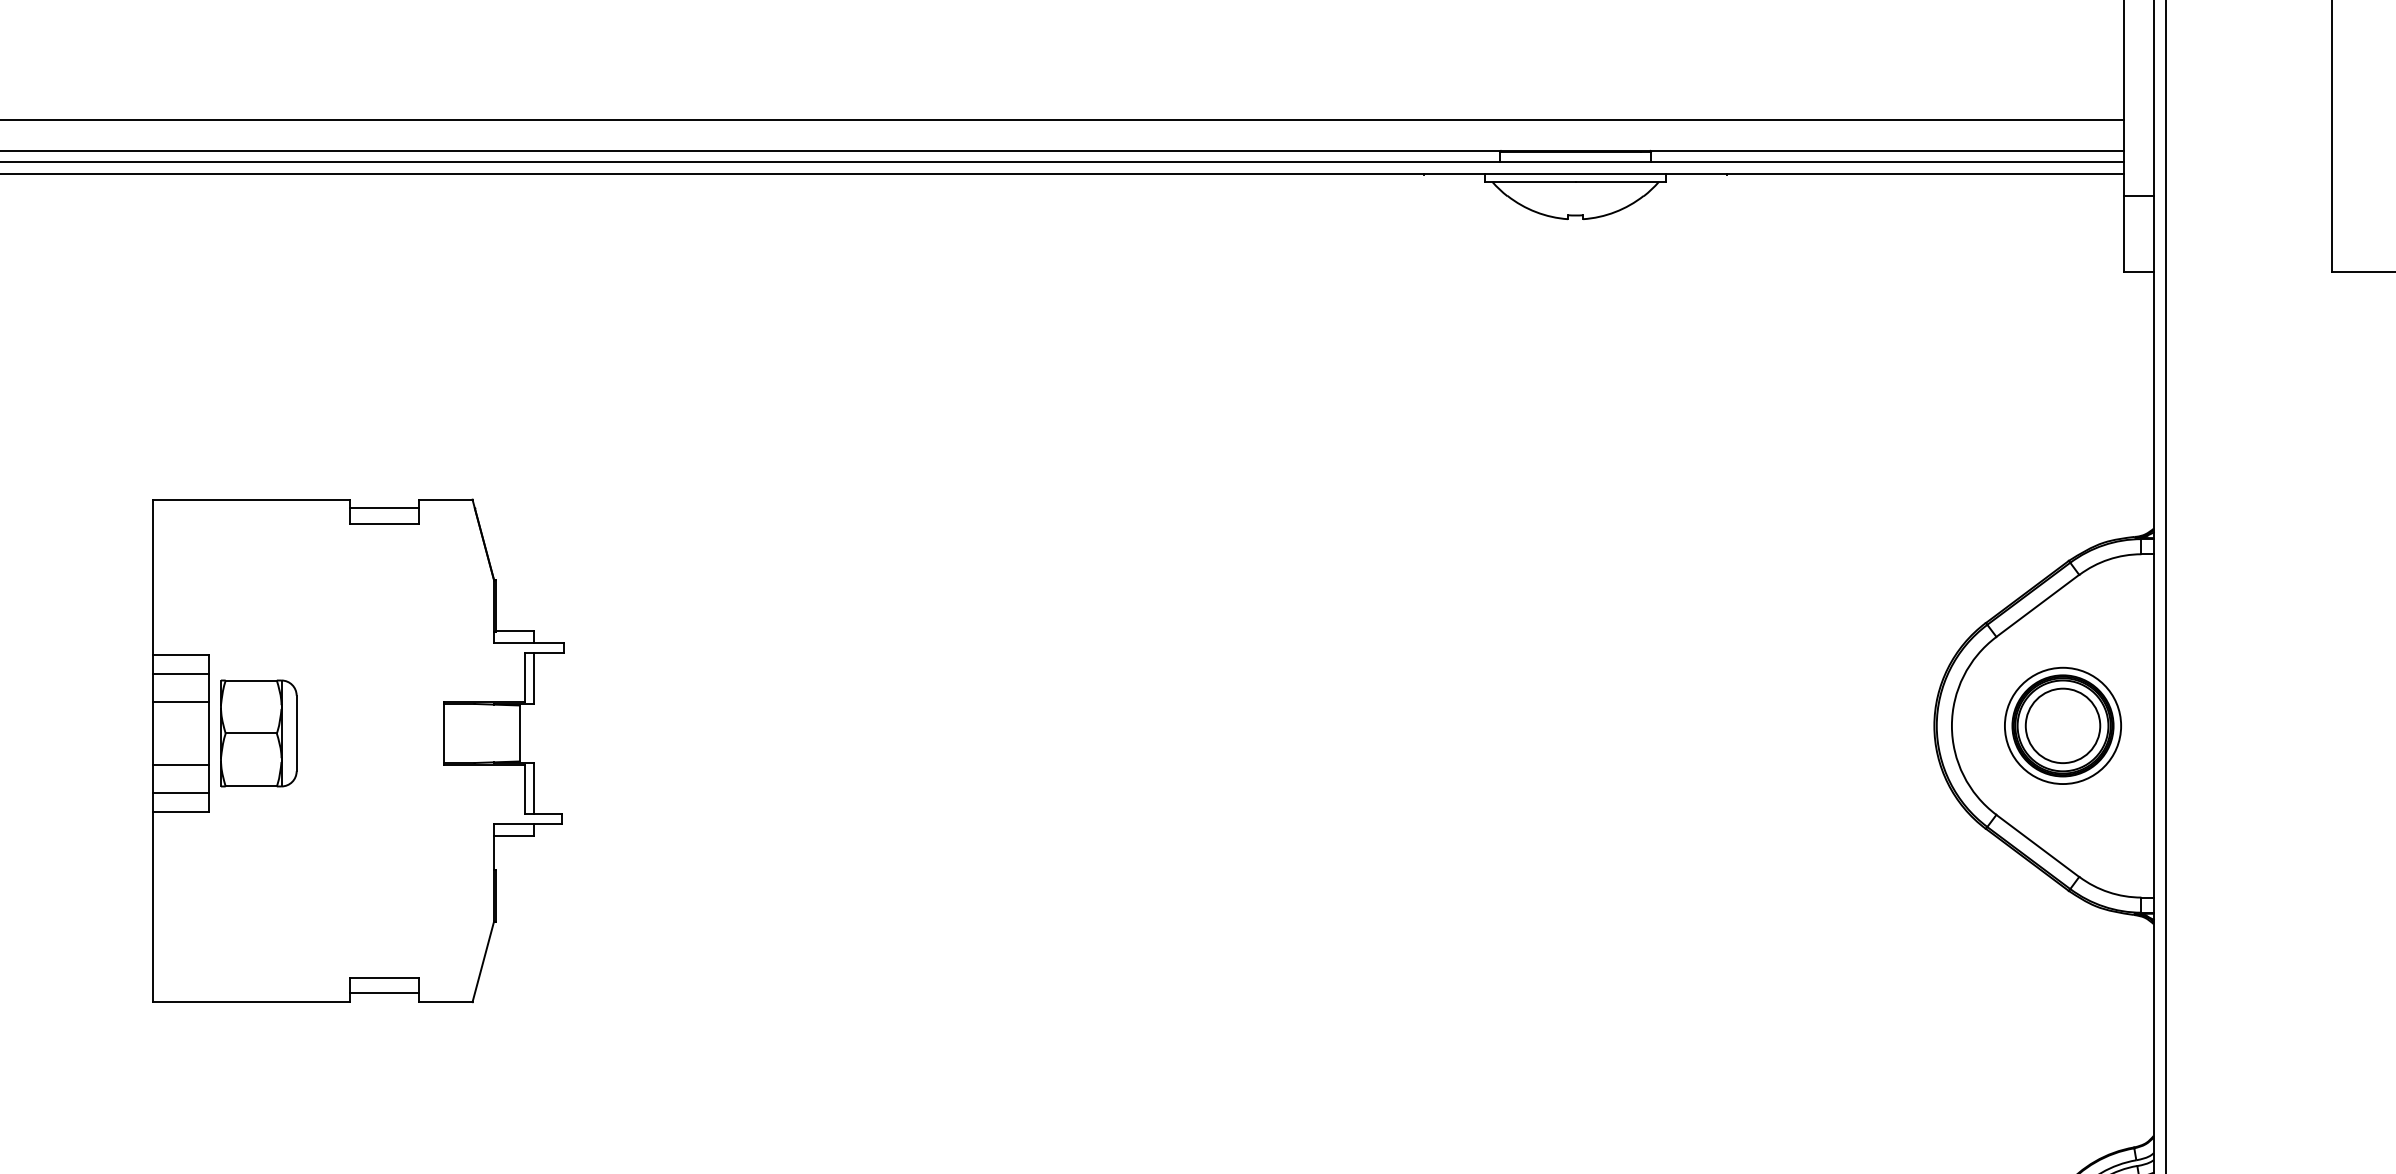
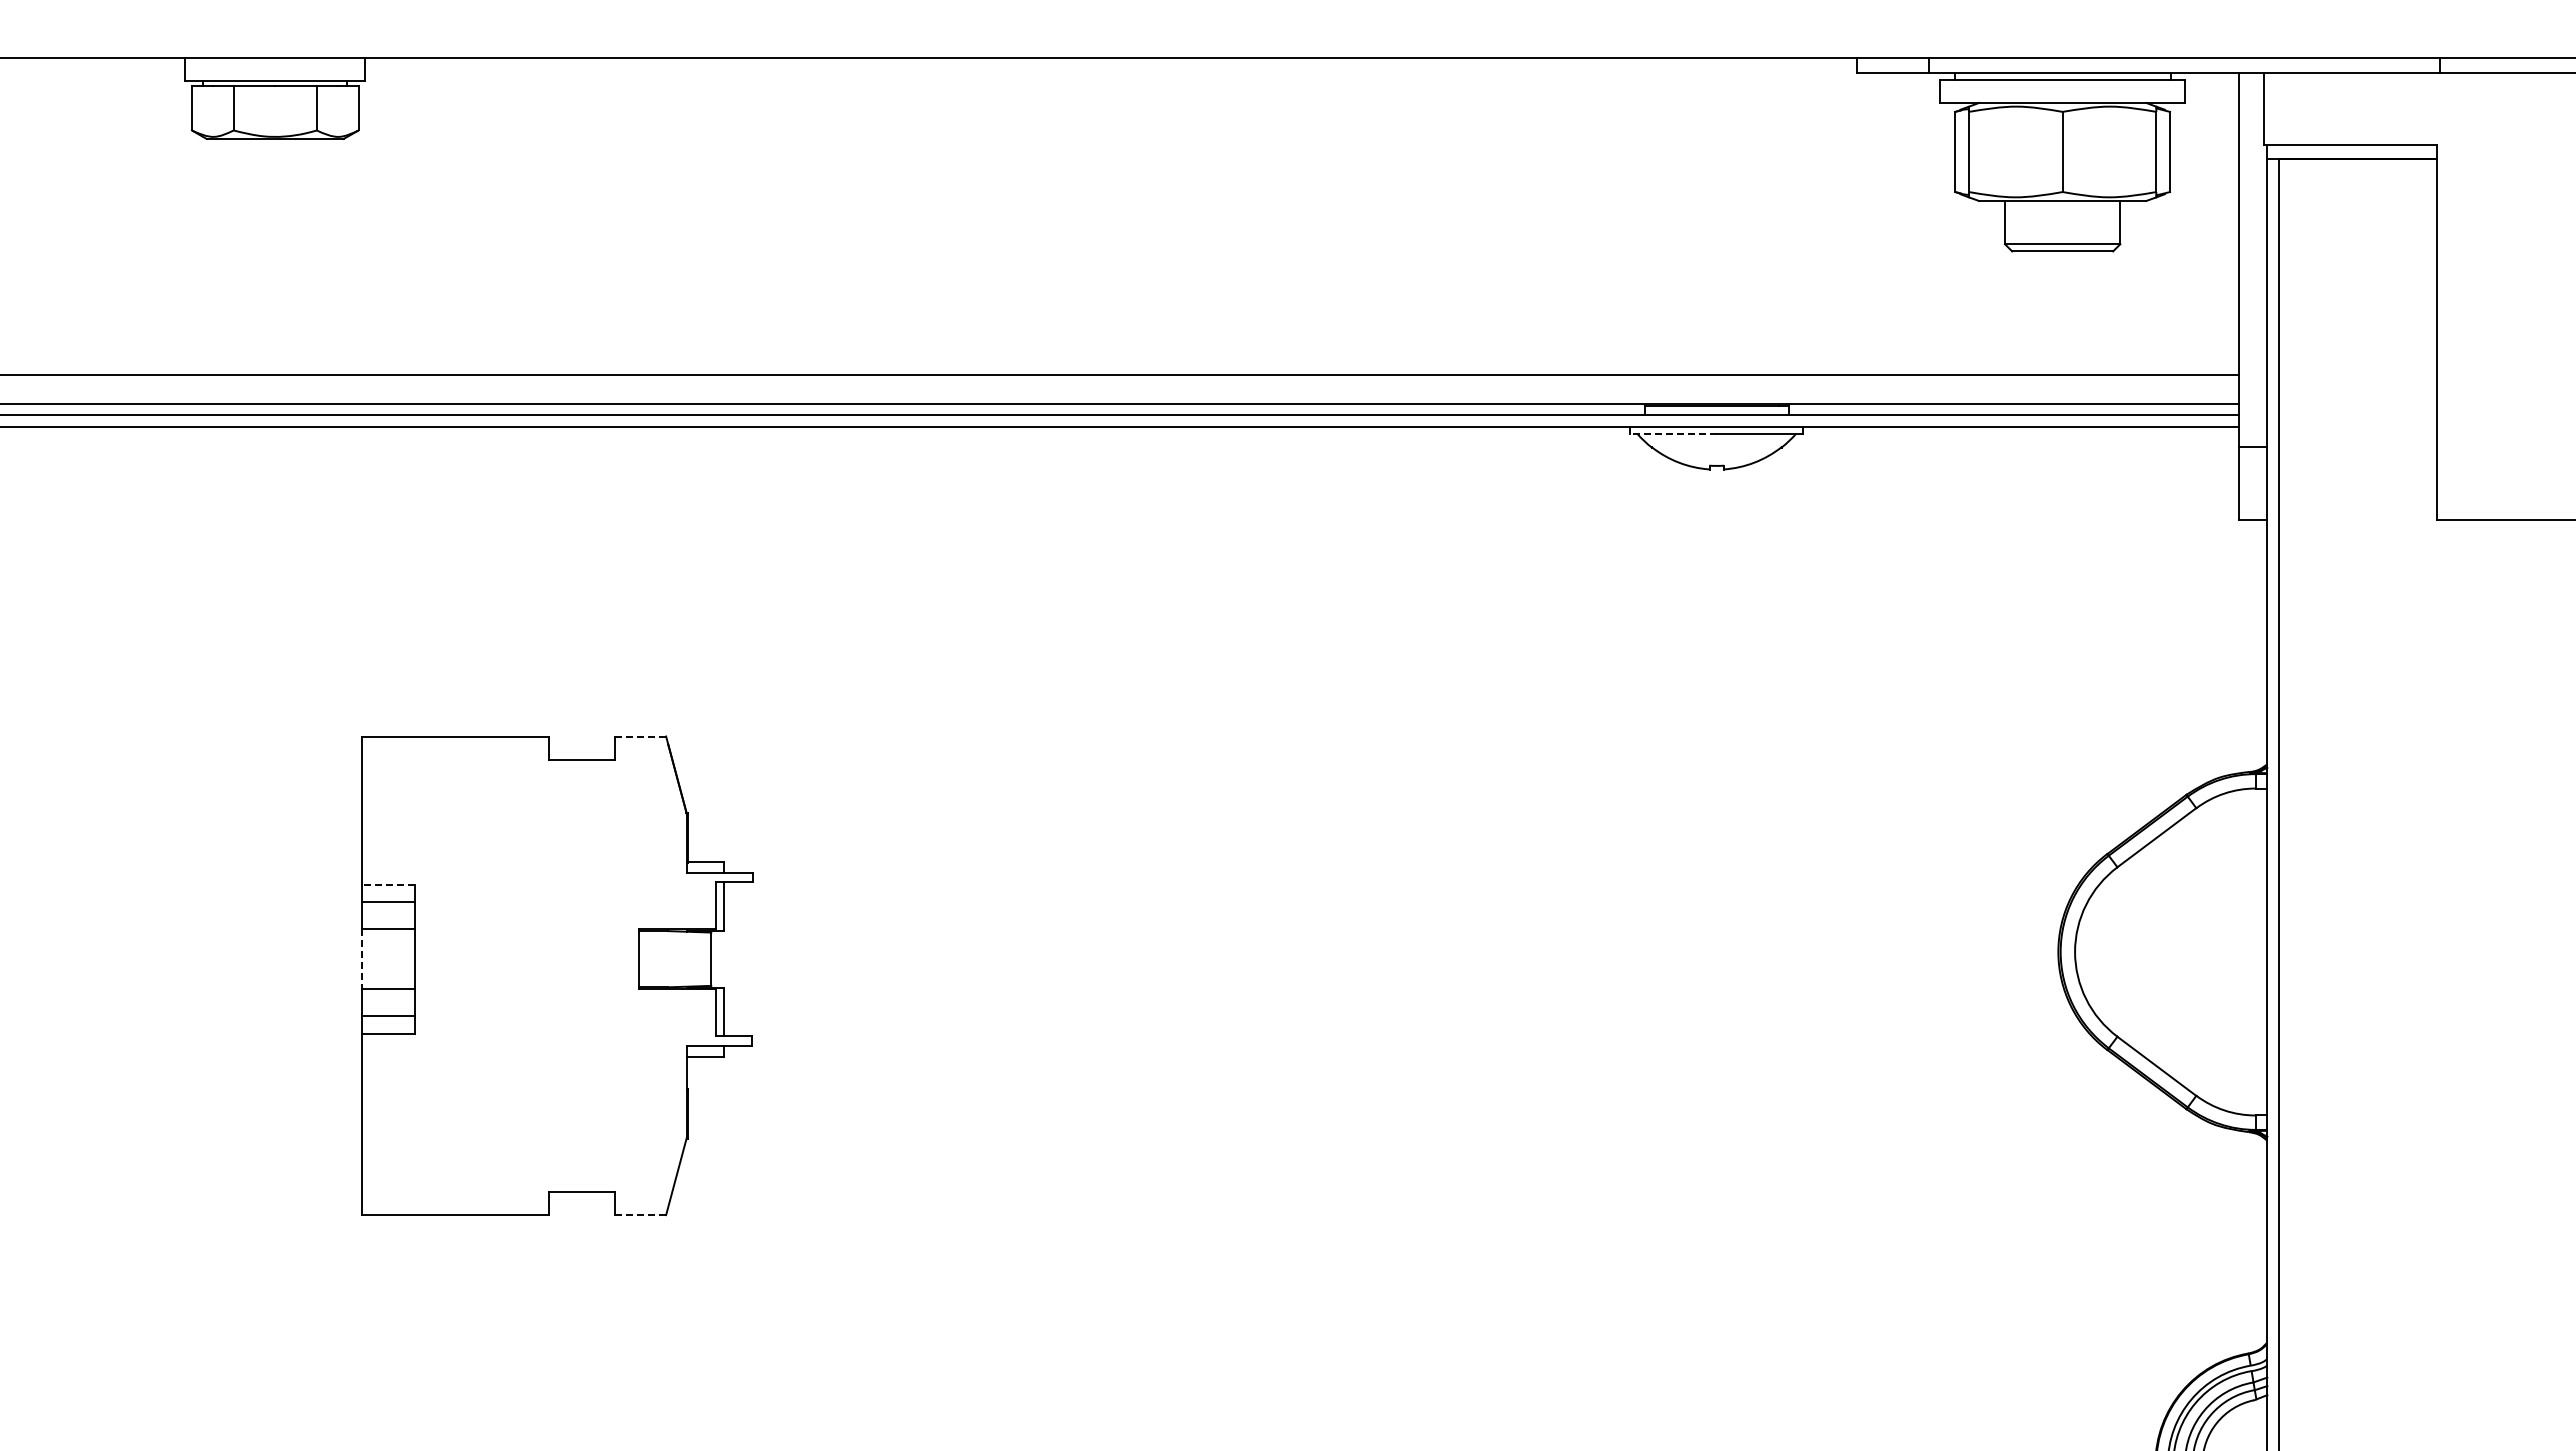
line: (1529, 181) -> (1672, 433), solid -> dashed
line: (446, 499) -> (641, 736), solid -> dashed
line: (384, 508) -> (582, 744), removed
line: (181, 655) -> (388, 884), solid -> dashed
part: (2062, 725) -> (2180, 951), removed
part: (258, 732) -> (462, 958), removed
line: (152, 733) -> (361, 959), solid -> dashed
line: (384, 993) -> (582, 1206), removed
line: (445, 1002) -> (640, 1215), solid -> dashed

